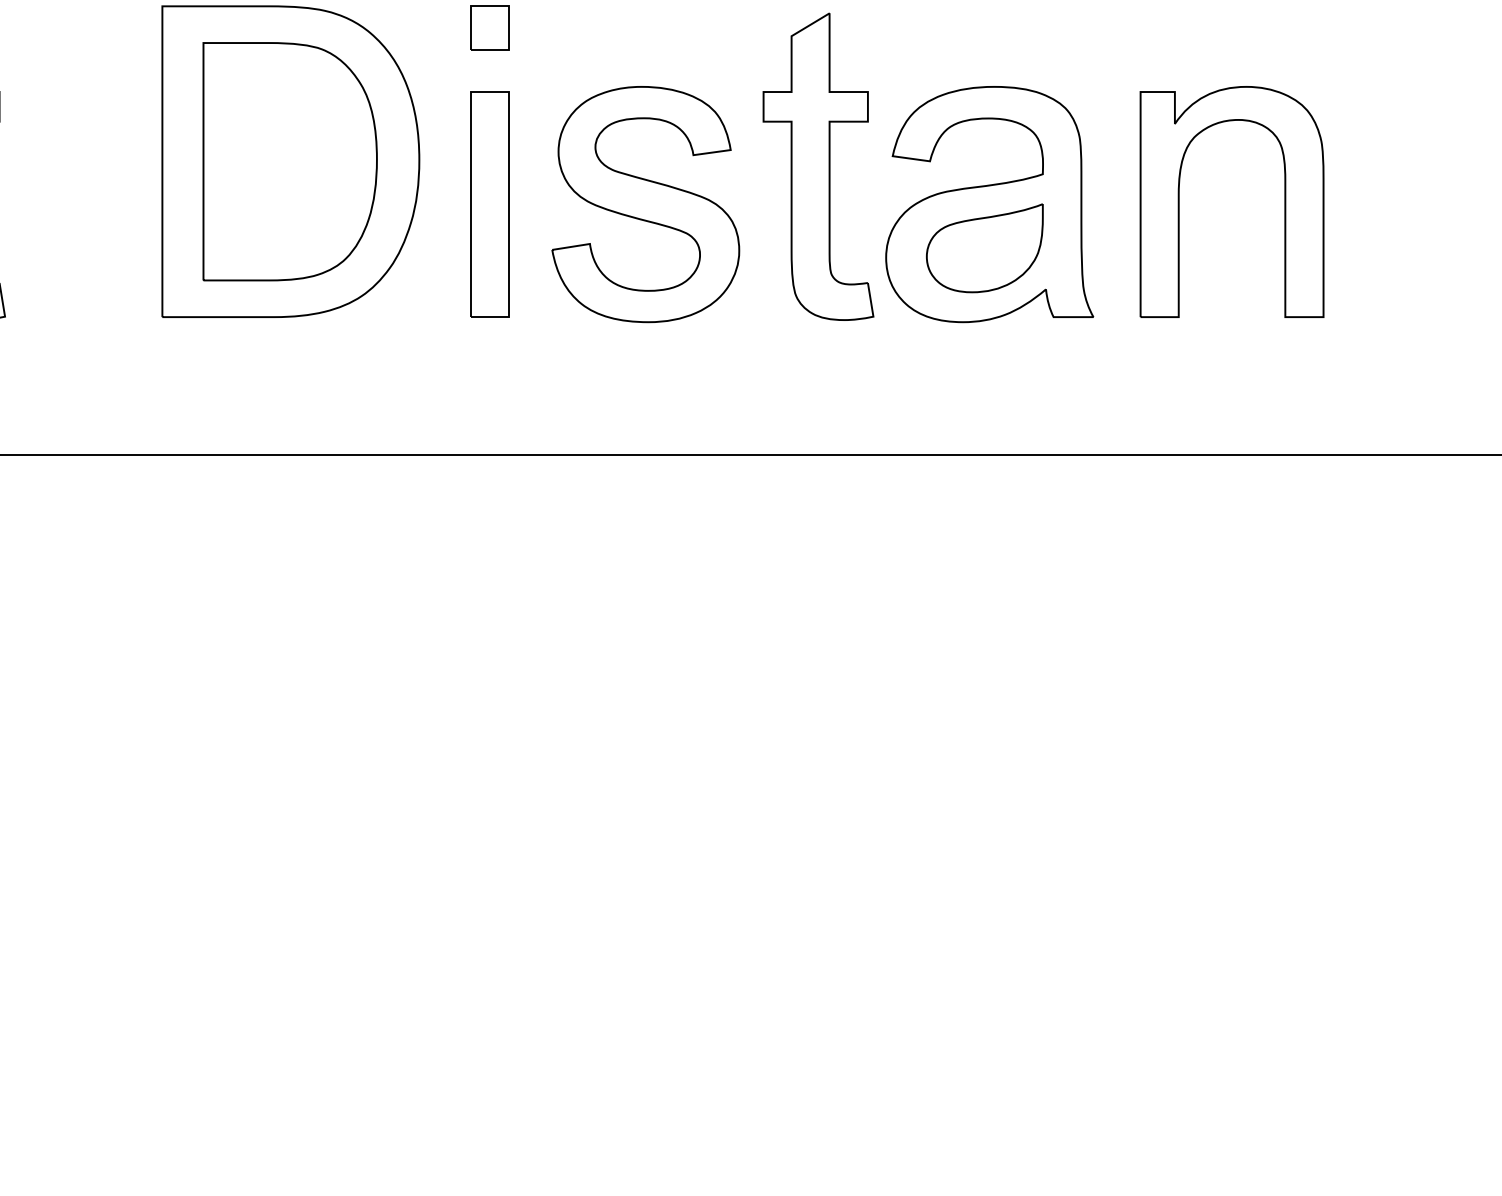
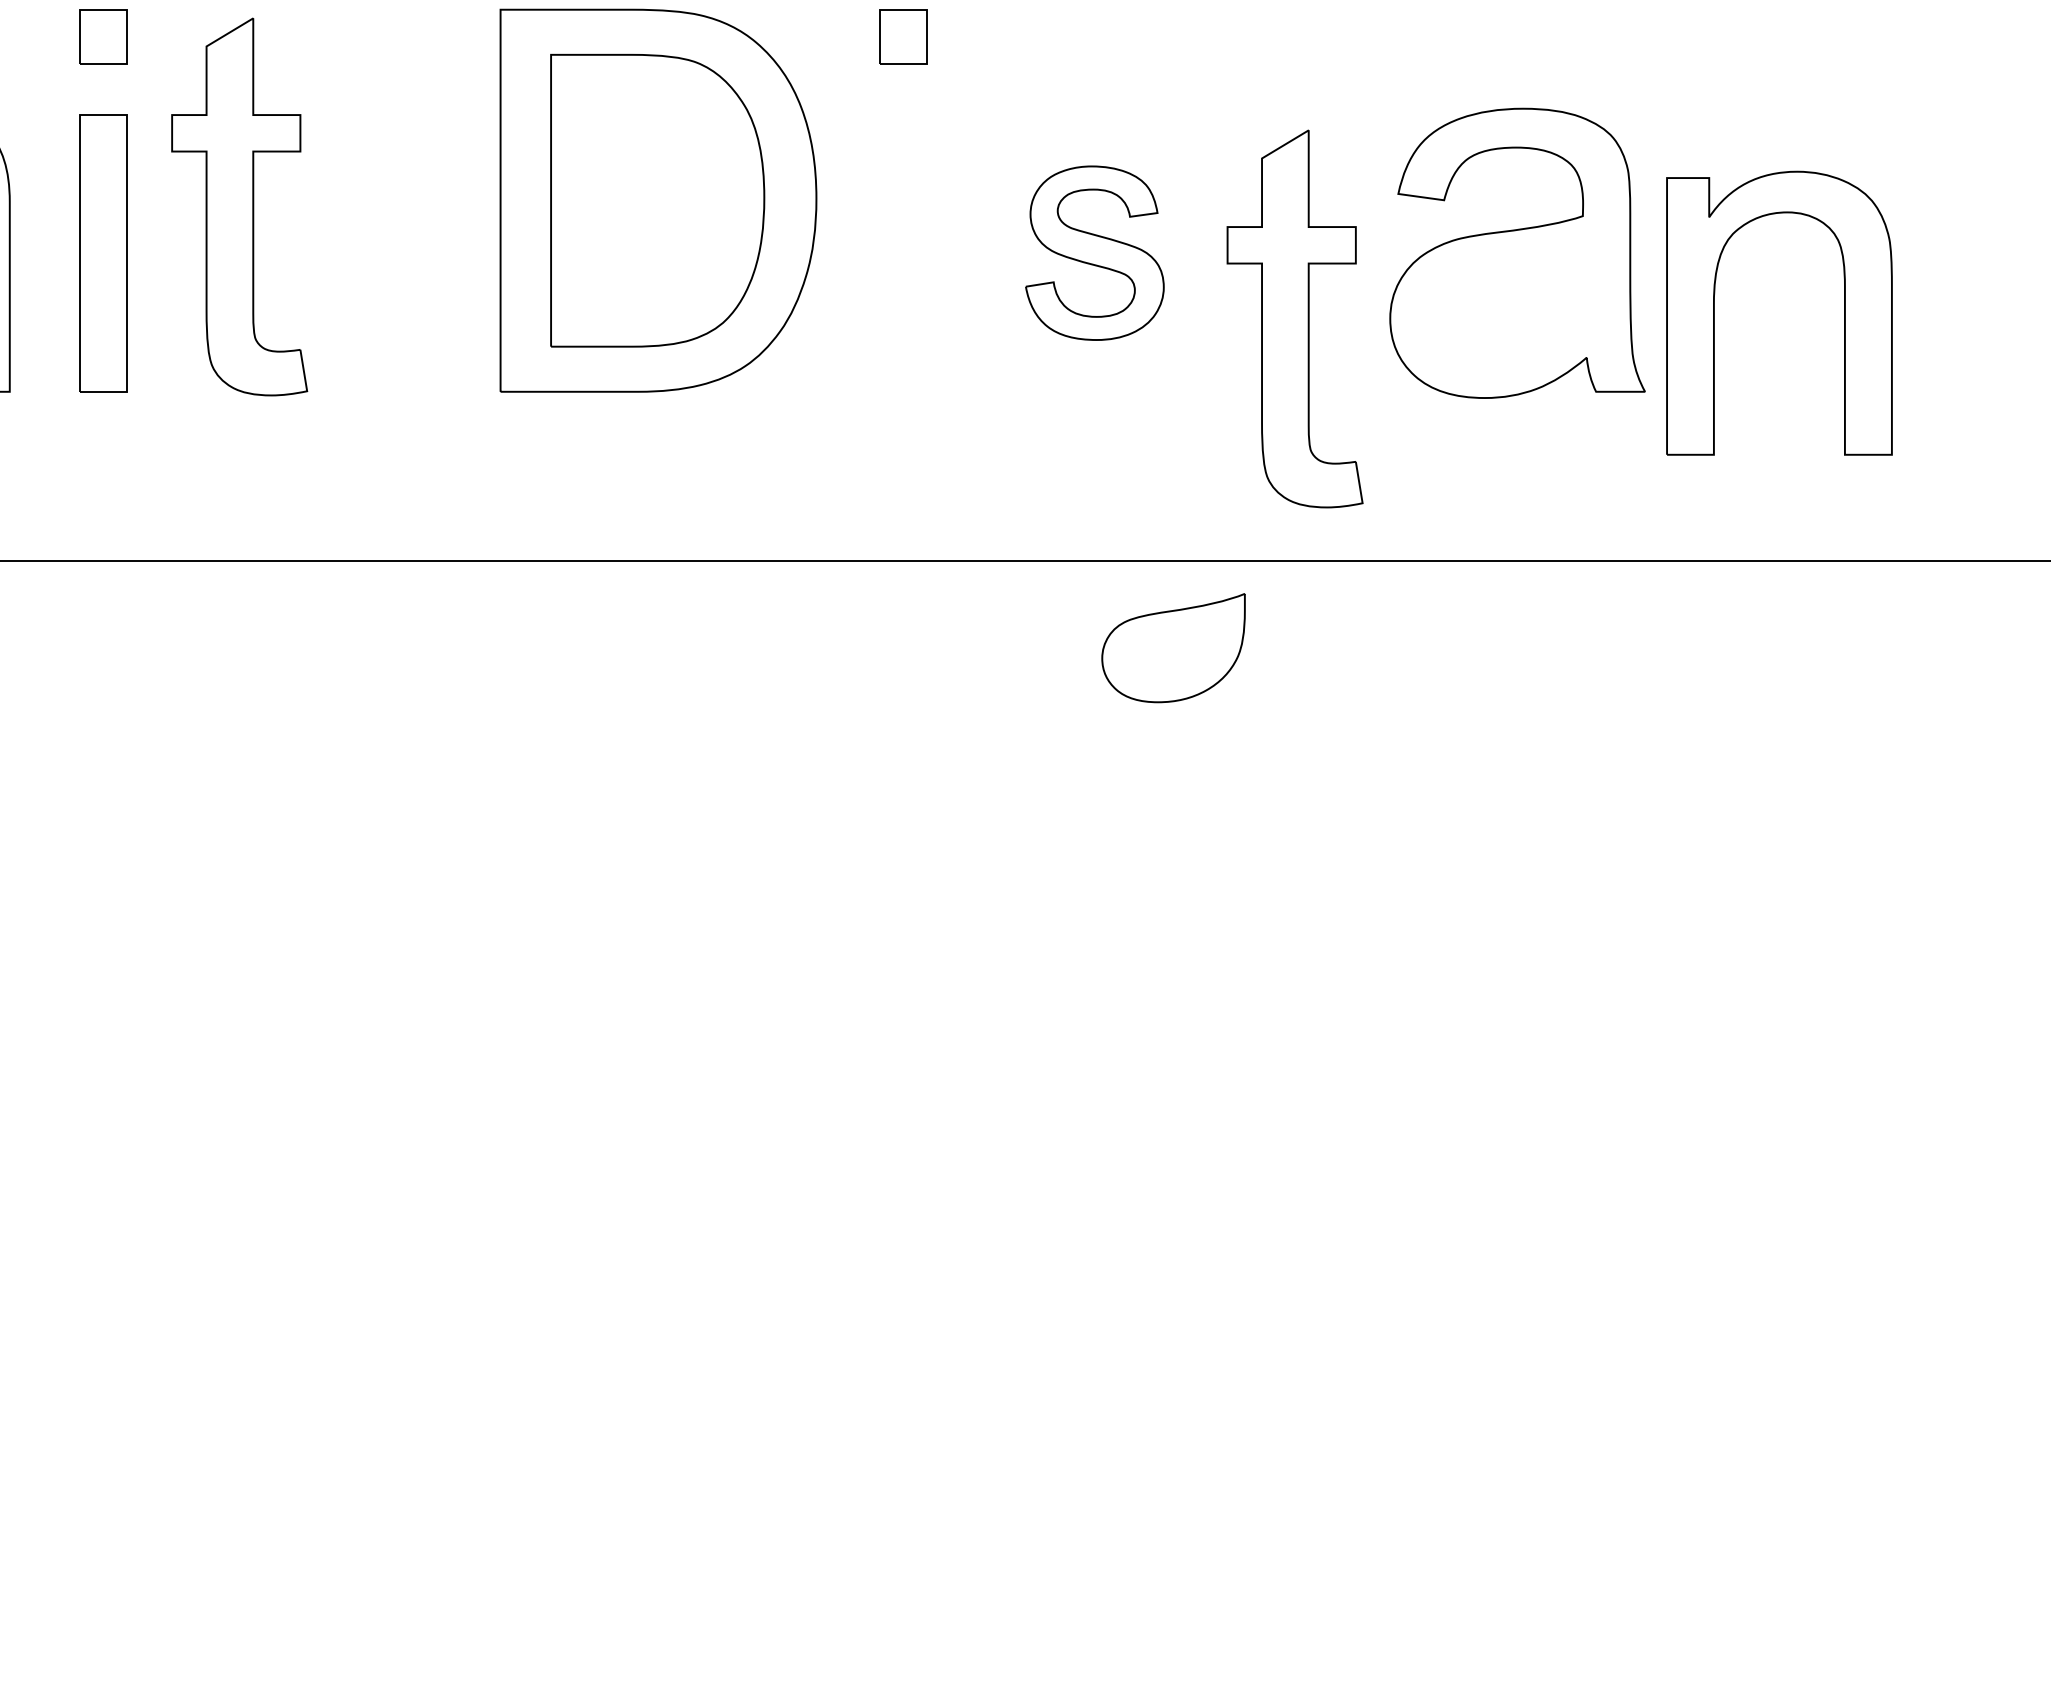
part: (818, 166) -> (1294, 318), moved
part: (1179, 201) -> (1714, 312), moved
part: (645, 203) -> (1094, 252), size x0.6
part: (490, 204) -> (903, 253), removed
part: (984, 248) -> (1173, 648), moved

